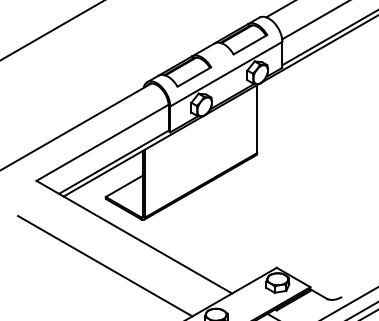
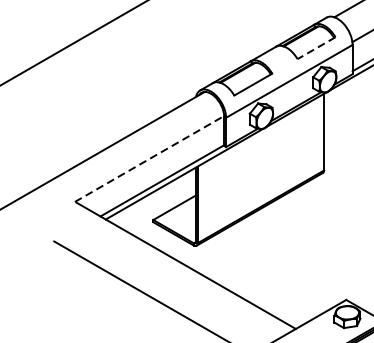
line: (250, 45) -> (316, 49), solid -> dashed
line: (102, 142) -> (149, 158), solid -> dashed

